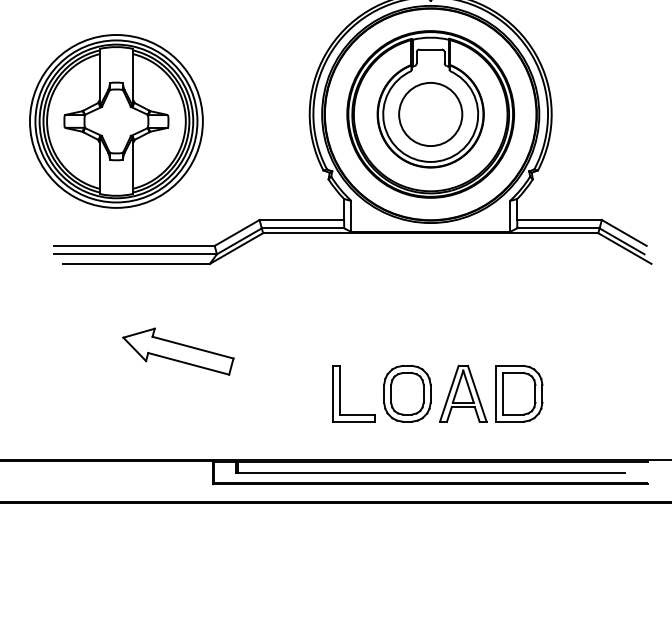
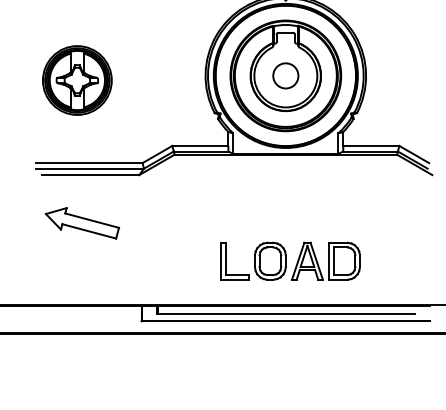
circle: (430, 113) -> (285, 75), size x0.6
part: (116, 121) -> (77, 80), size x0.6
part: (178, 351) -> (82, 223), moved

